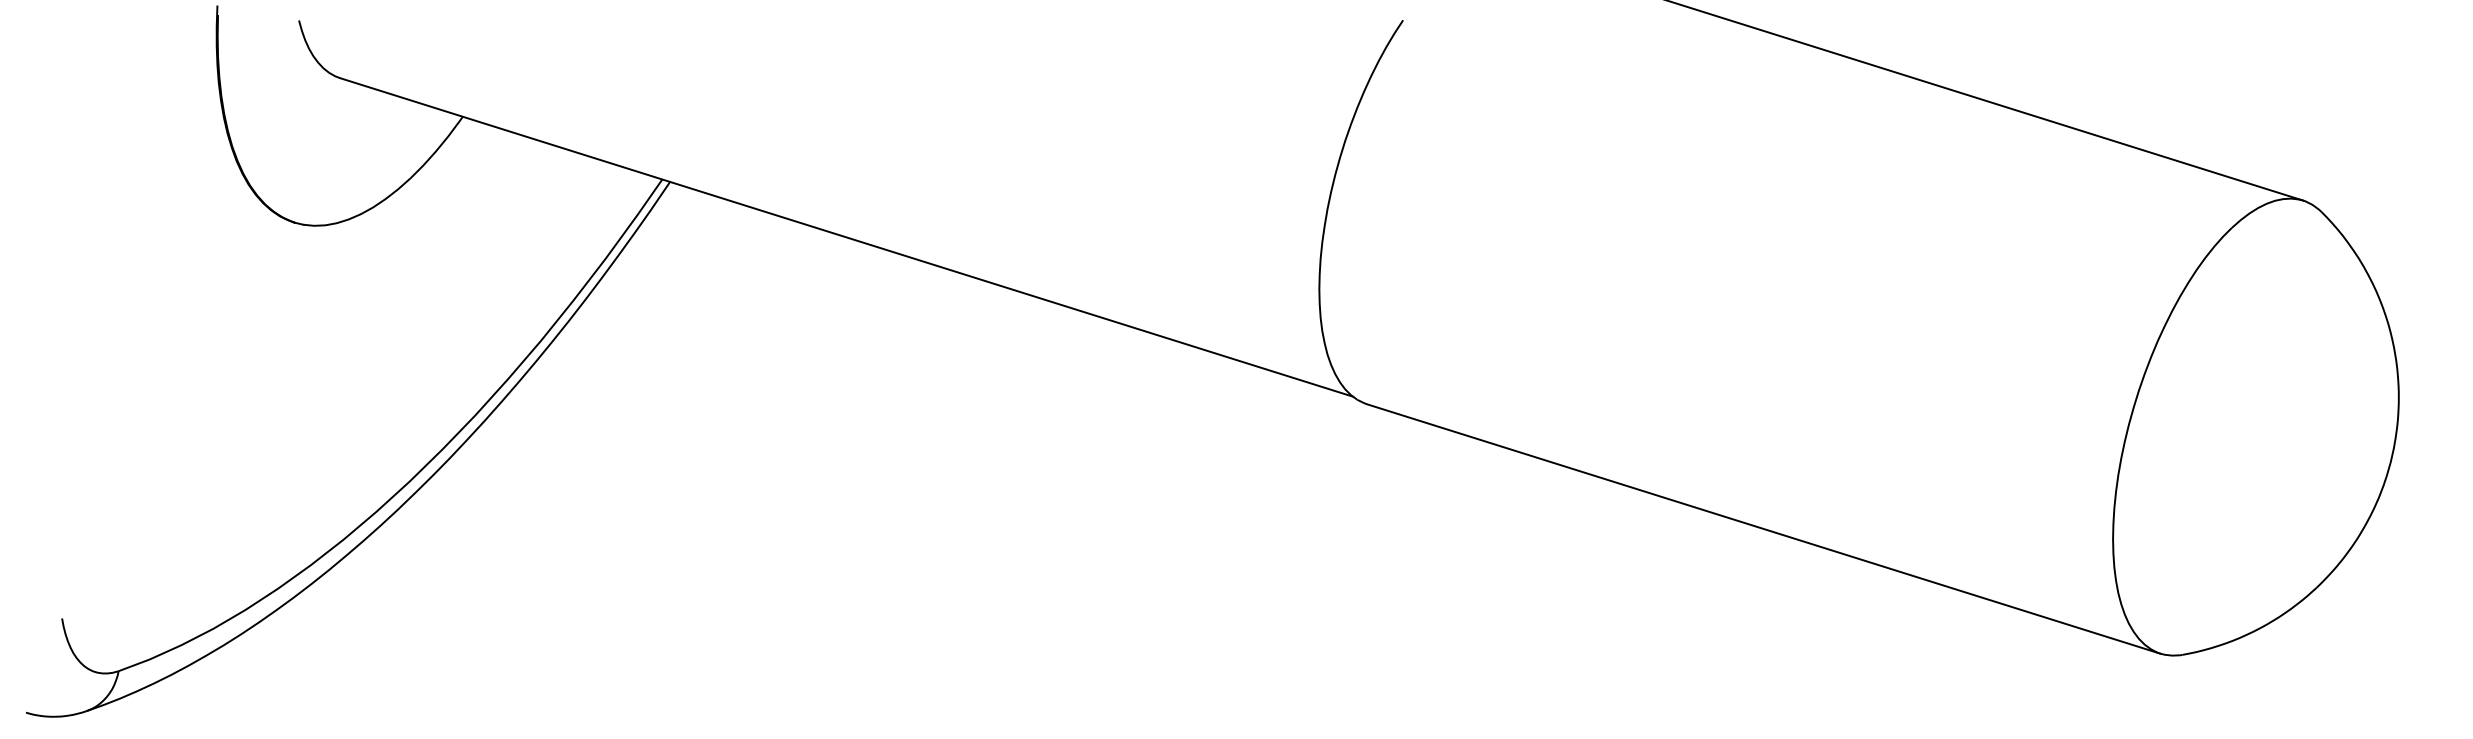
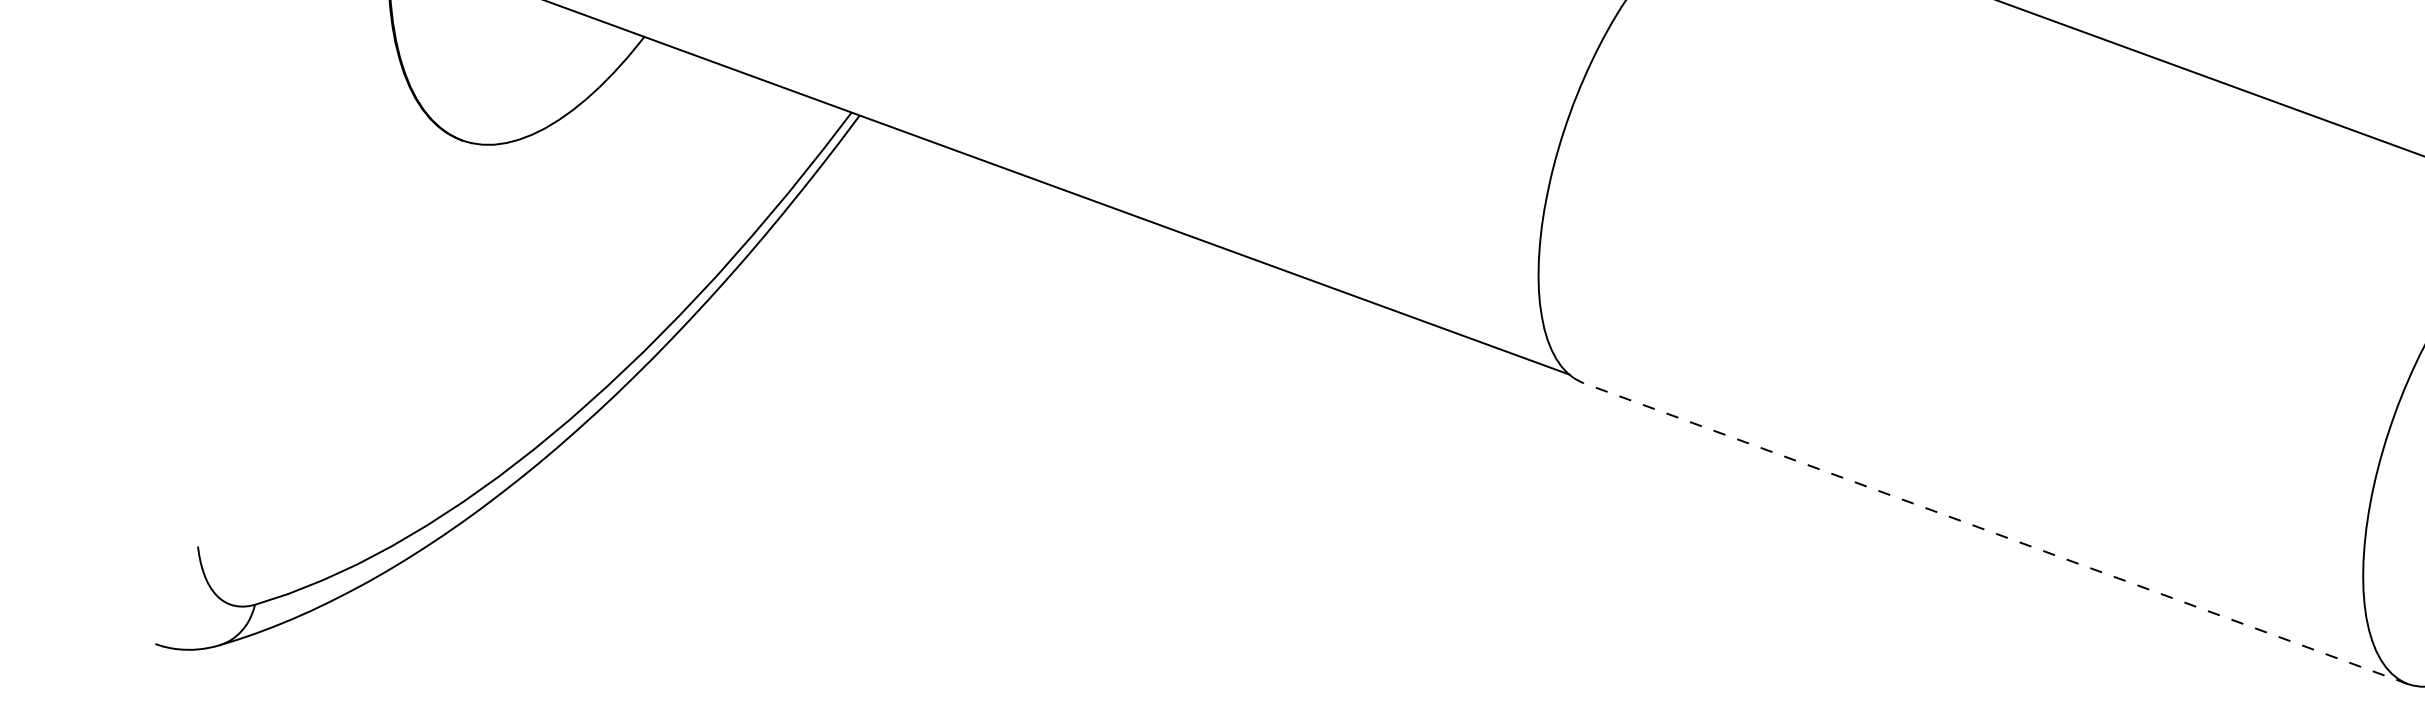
line: (1763, 528) -> (1995, 533), solid -> dashed

